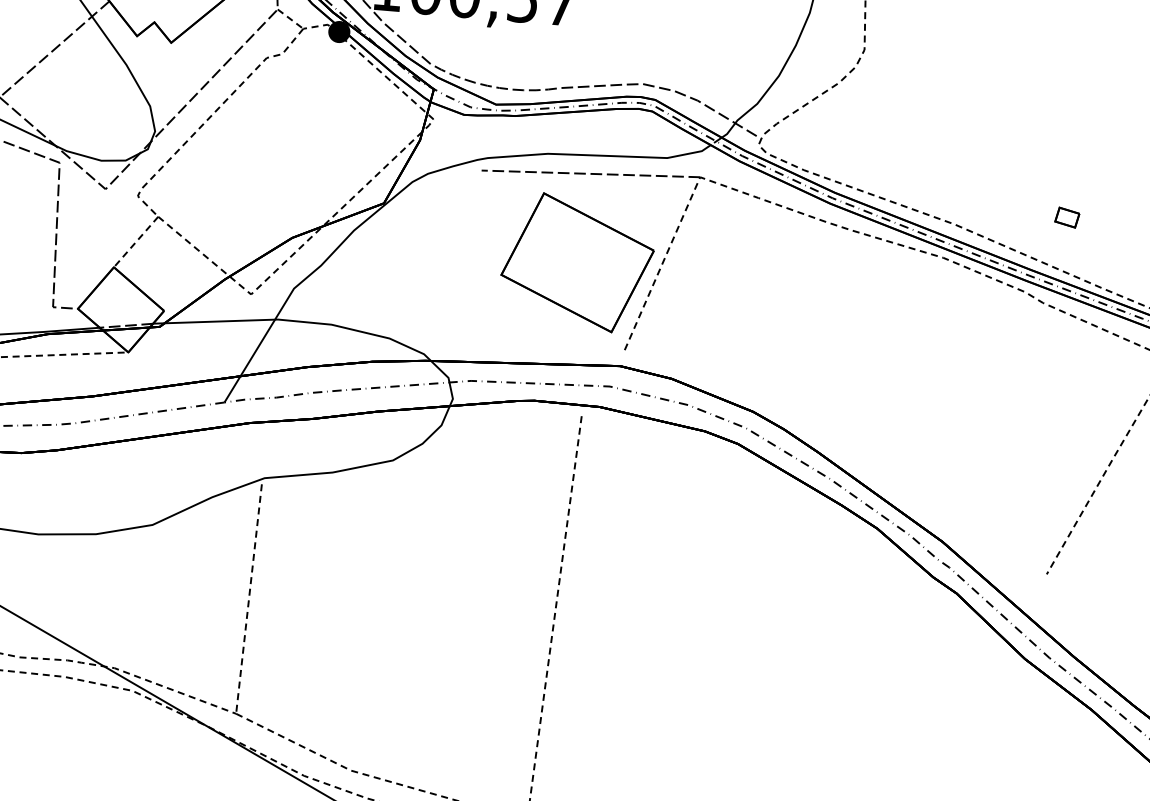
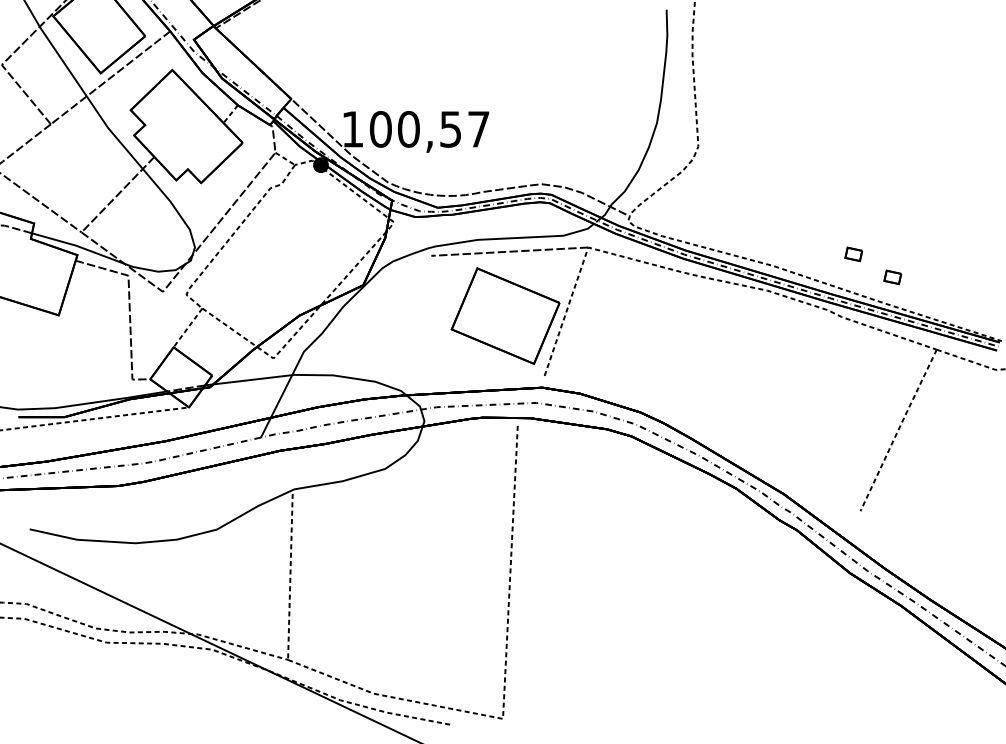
part: (1118, 254) -> (892, 277), added

